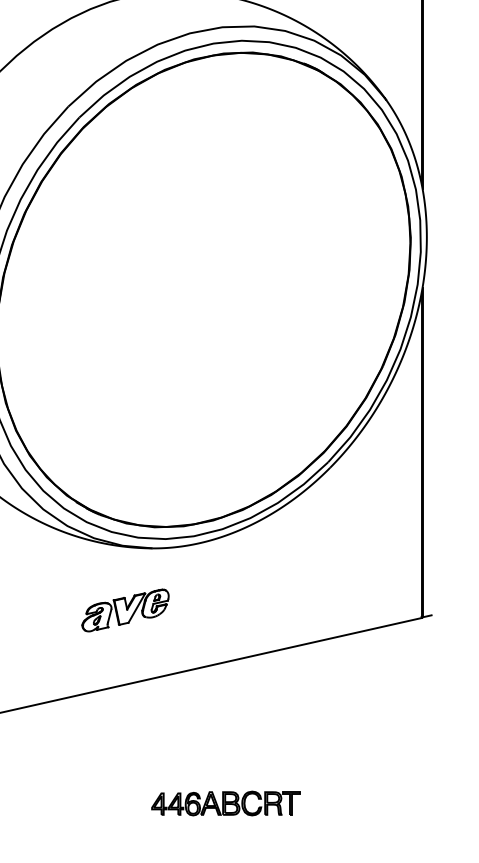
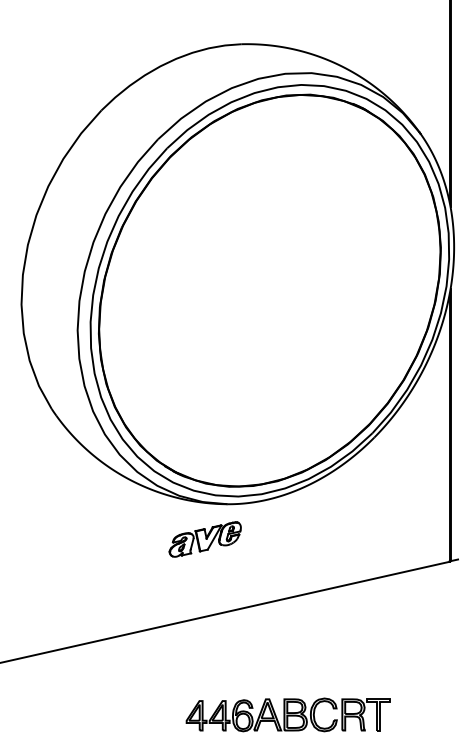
part: (124, 610) -> (204, 539), moved
part: (225, 802) -> (287, 714), size x1.67

